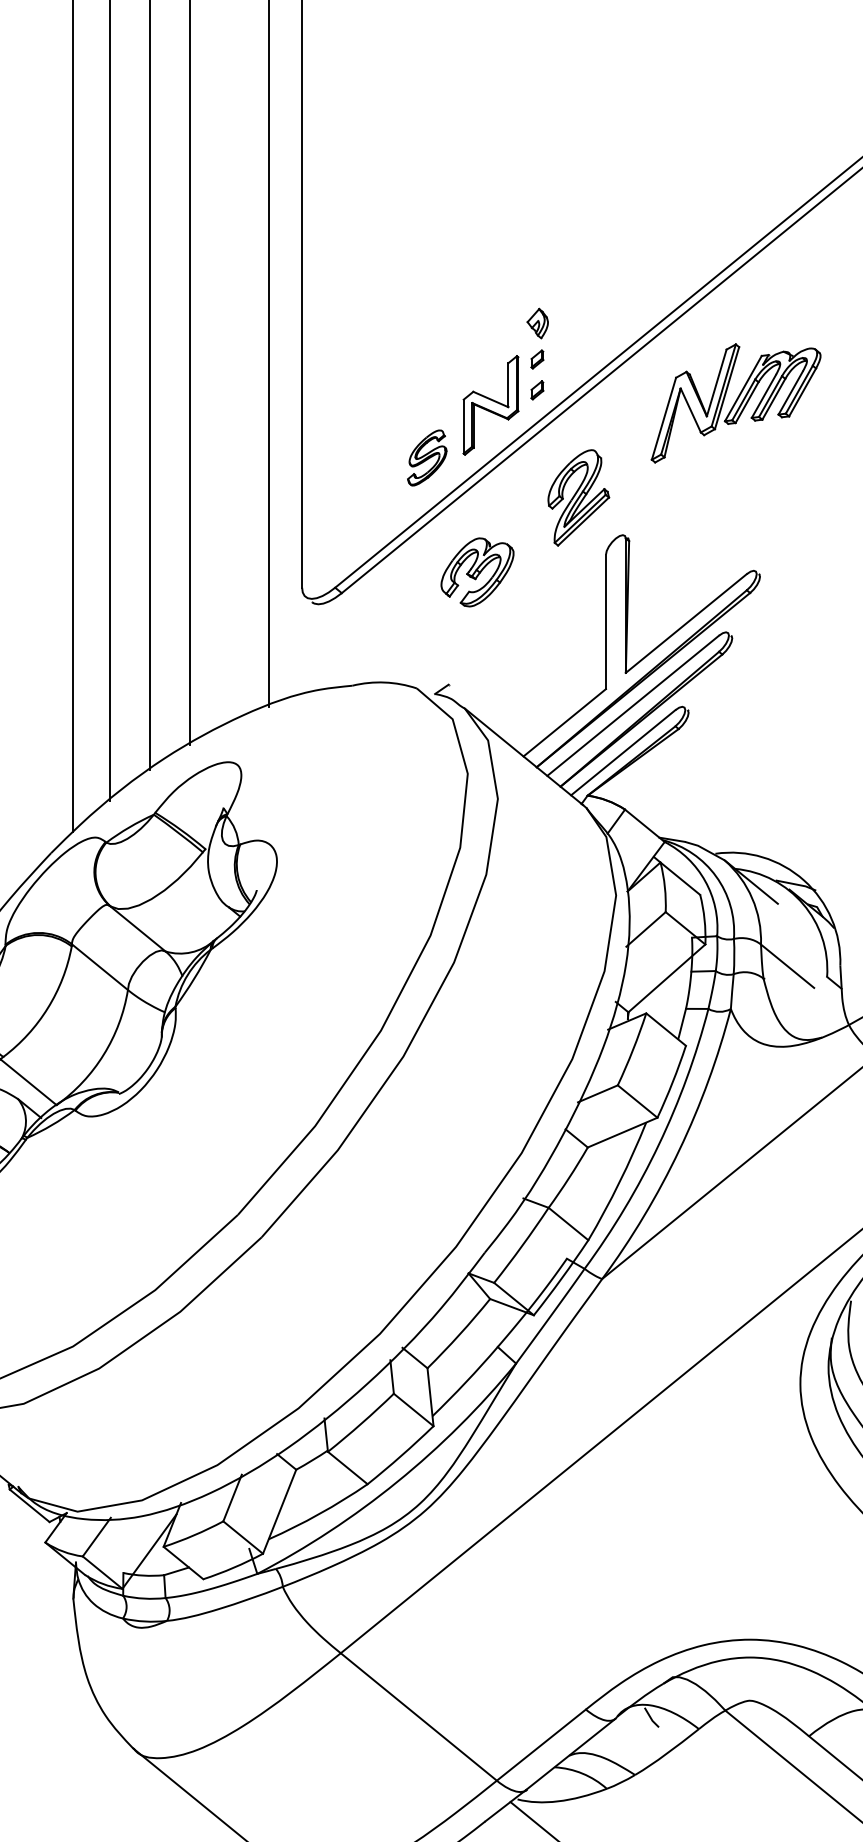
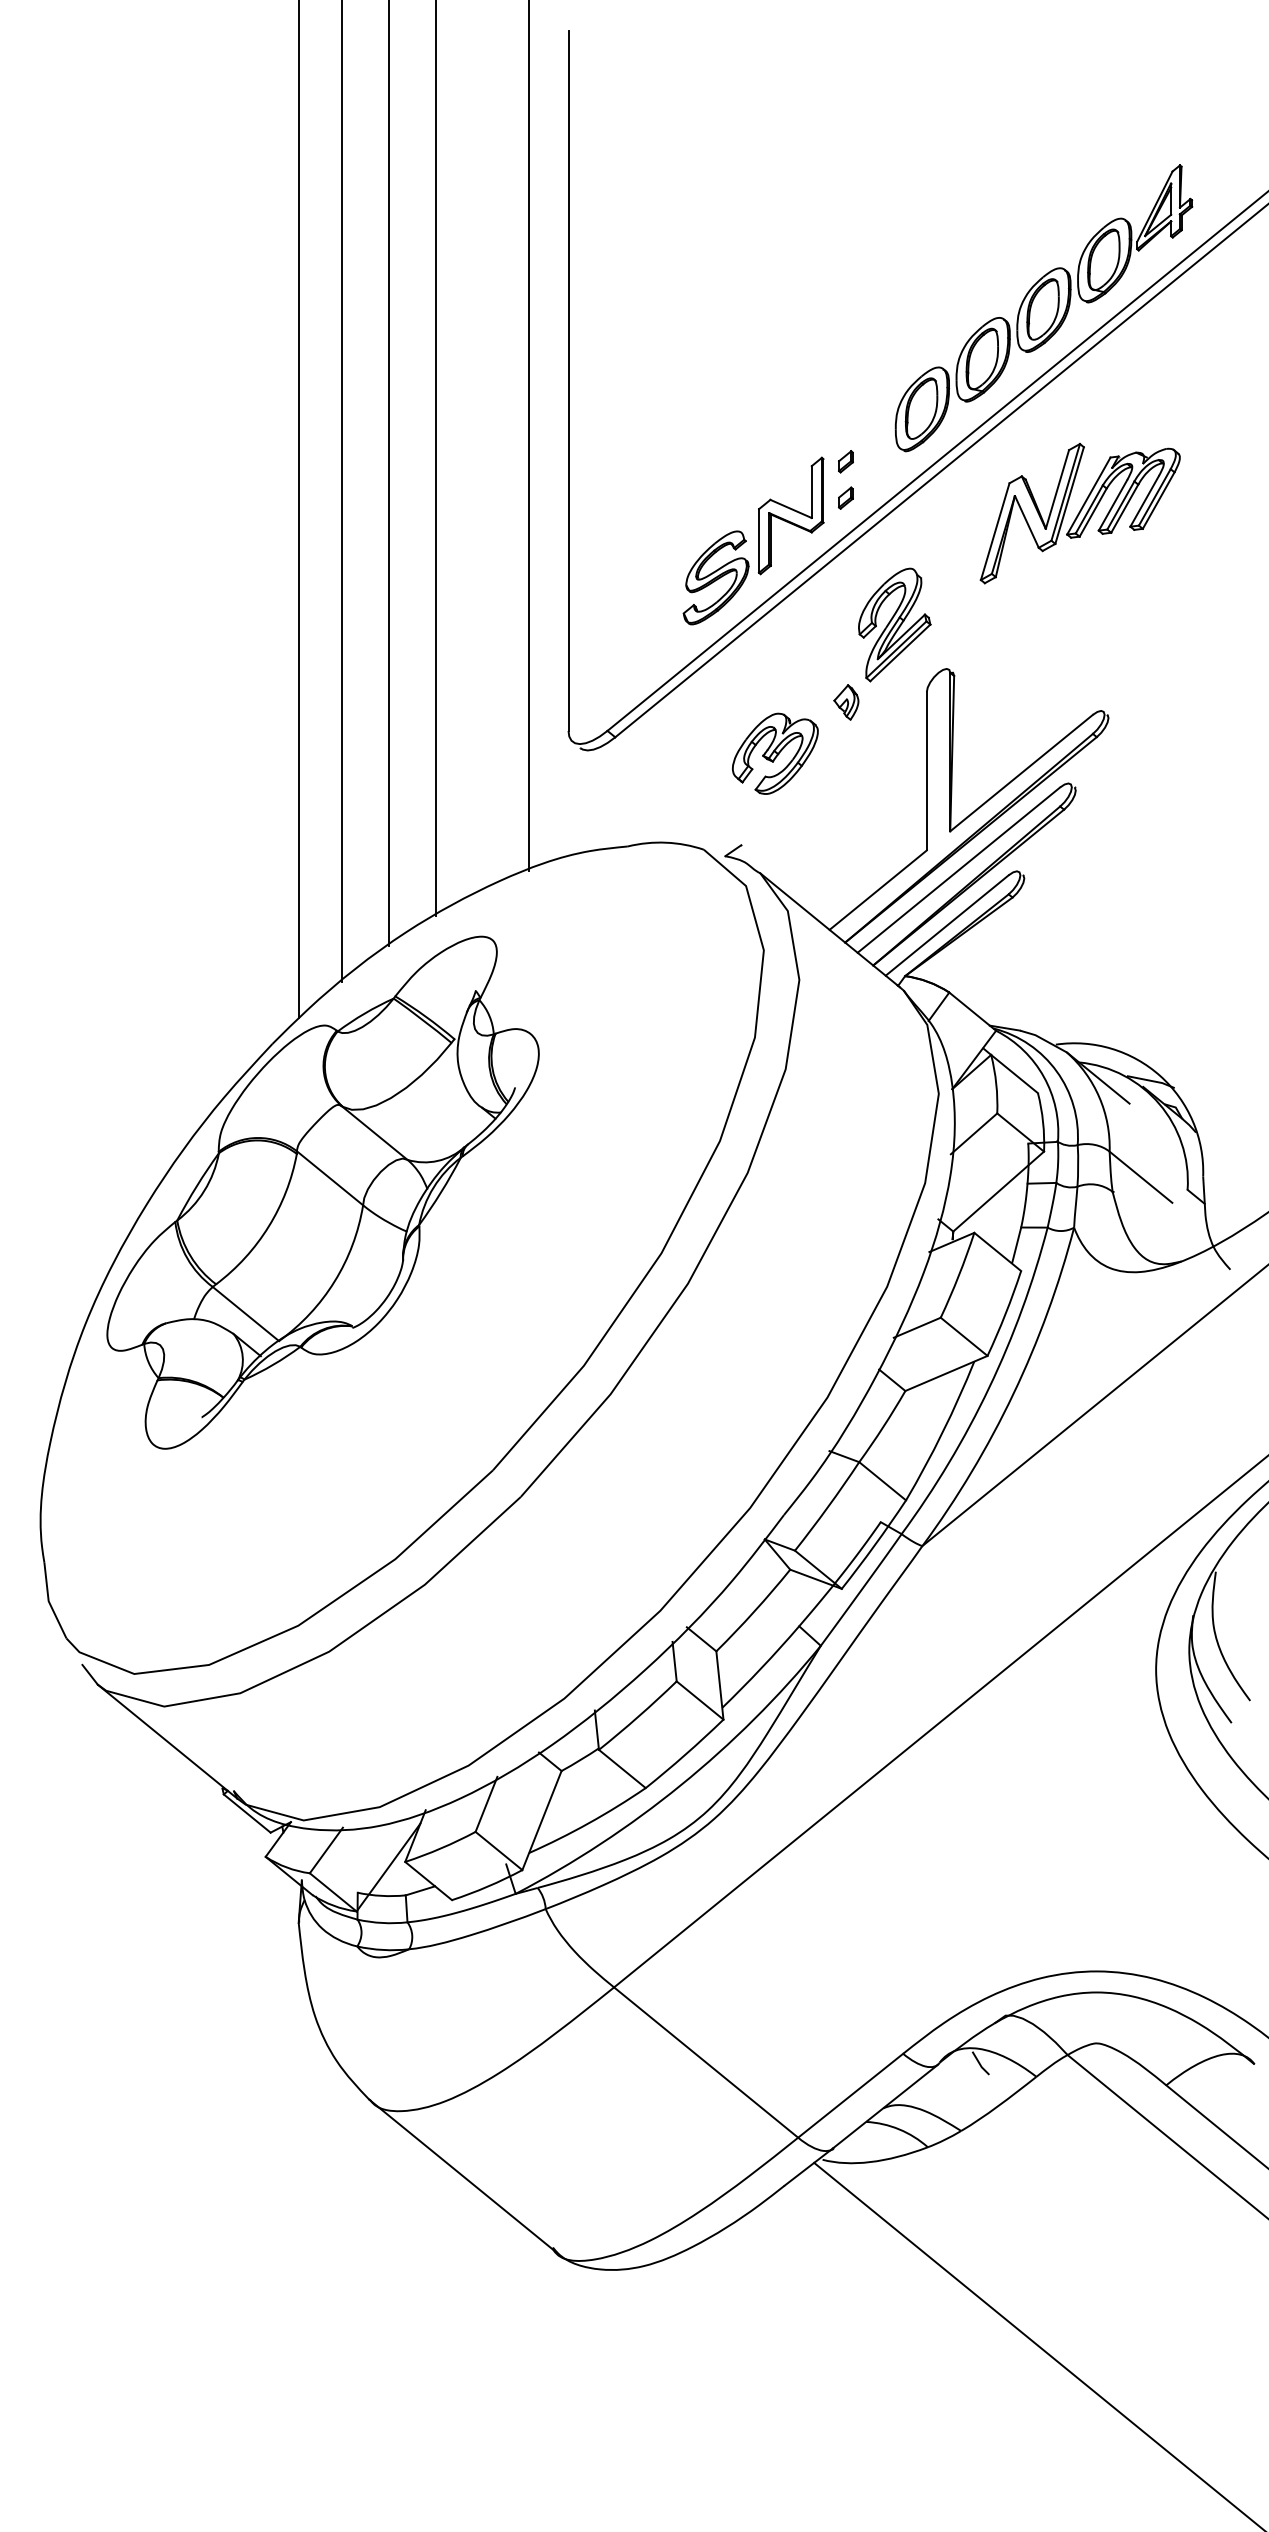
part: (704, 229) -> (1043, 308), added
part: (537, 323) -> (846, 702), moved
part: (426, 457) -> (715, 577), size x1.43
part: (477, 572) -> (775, 753), moved

